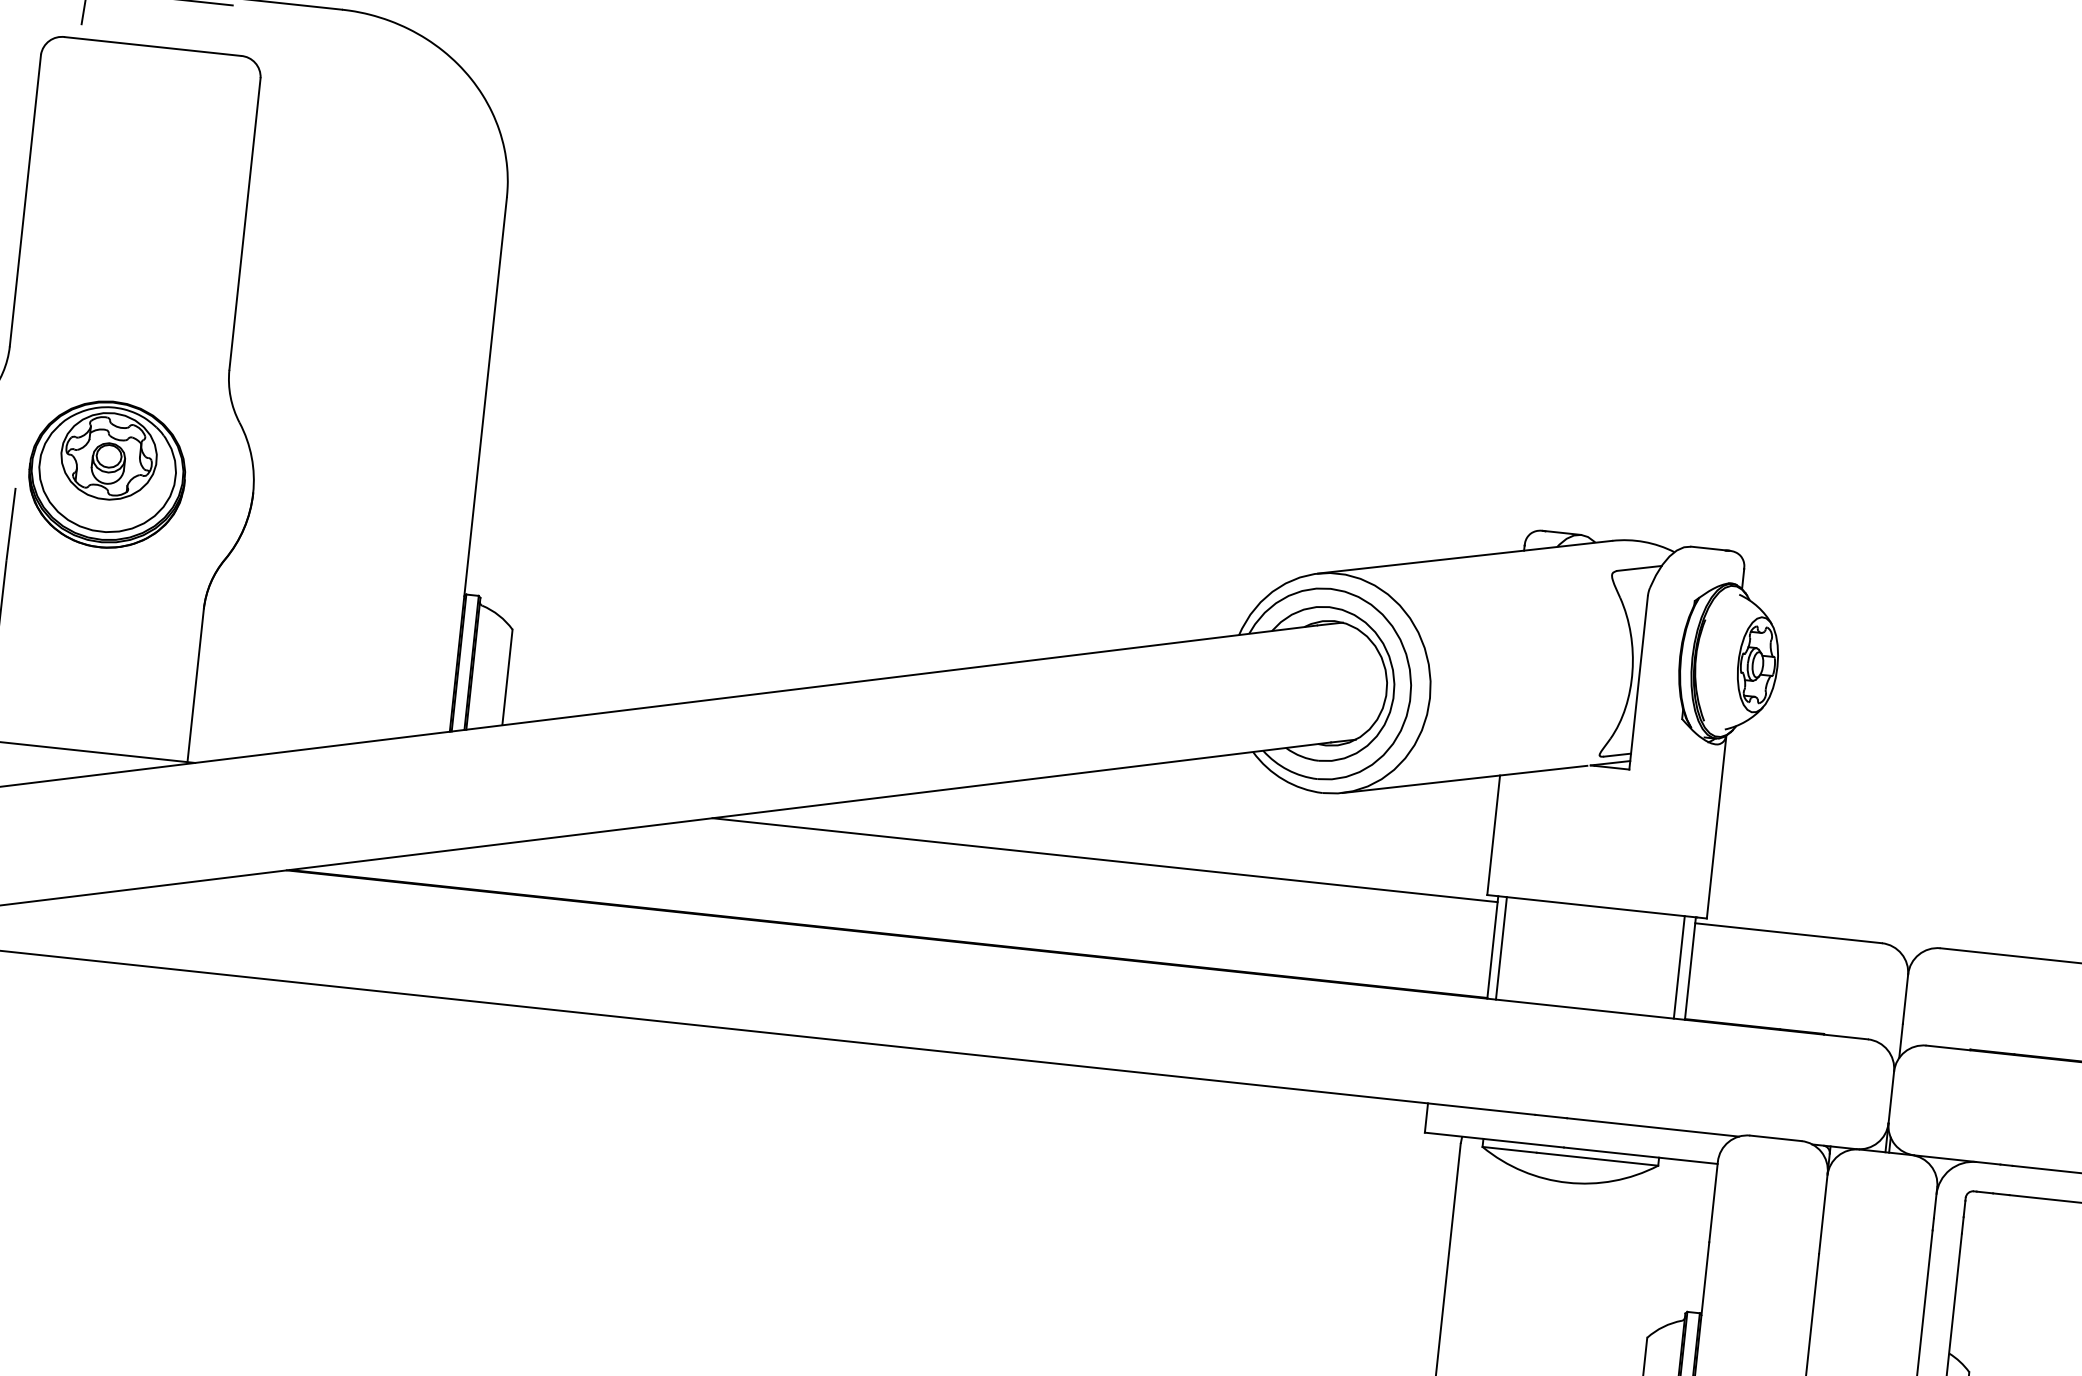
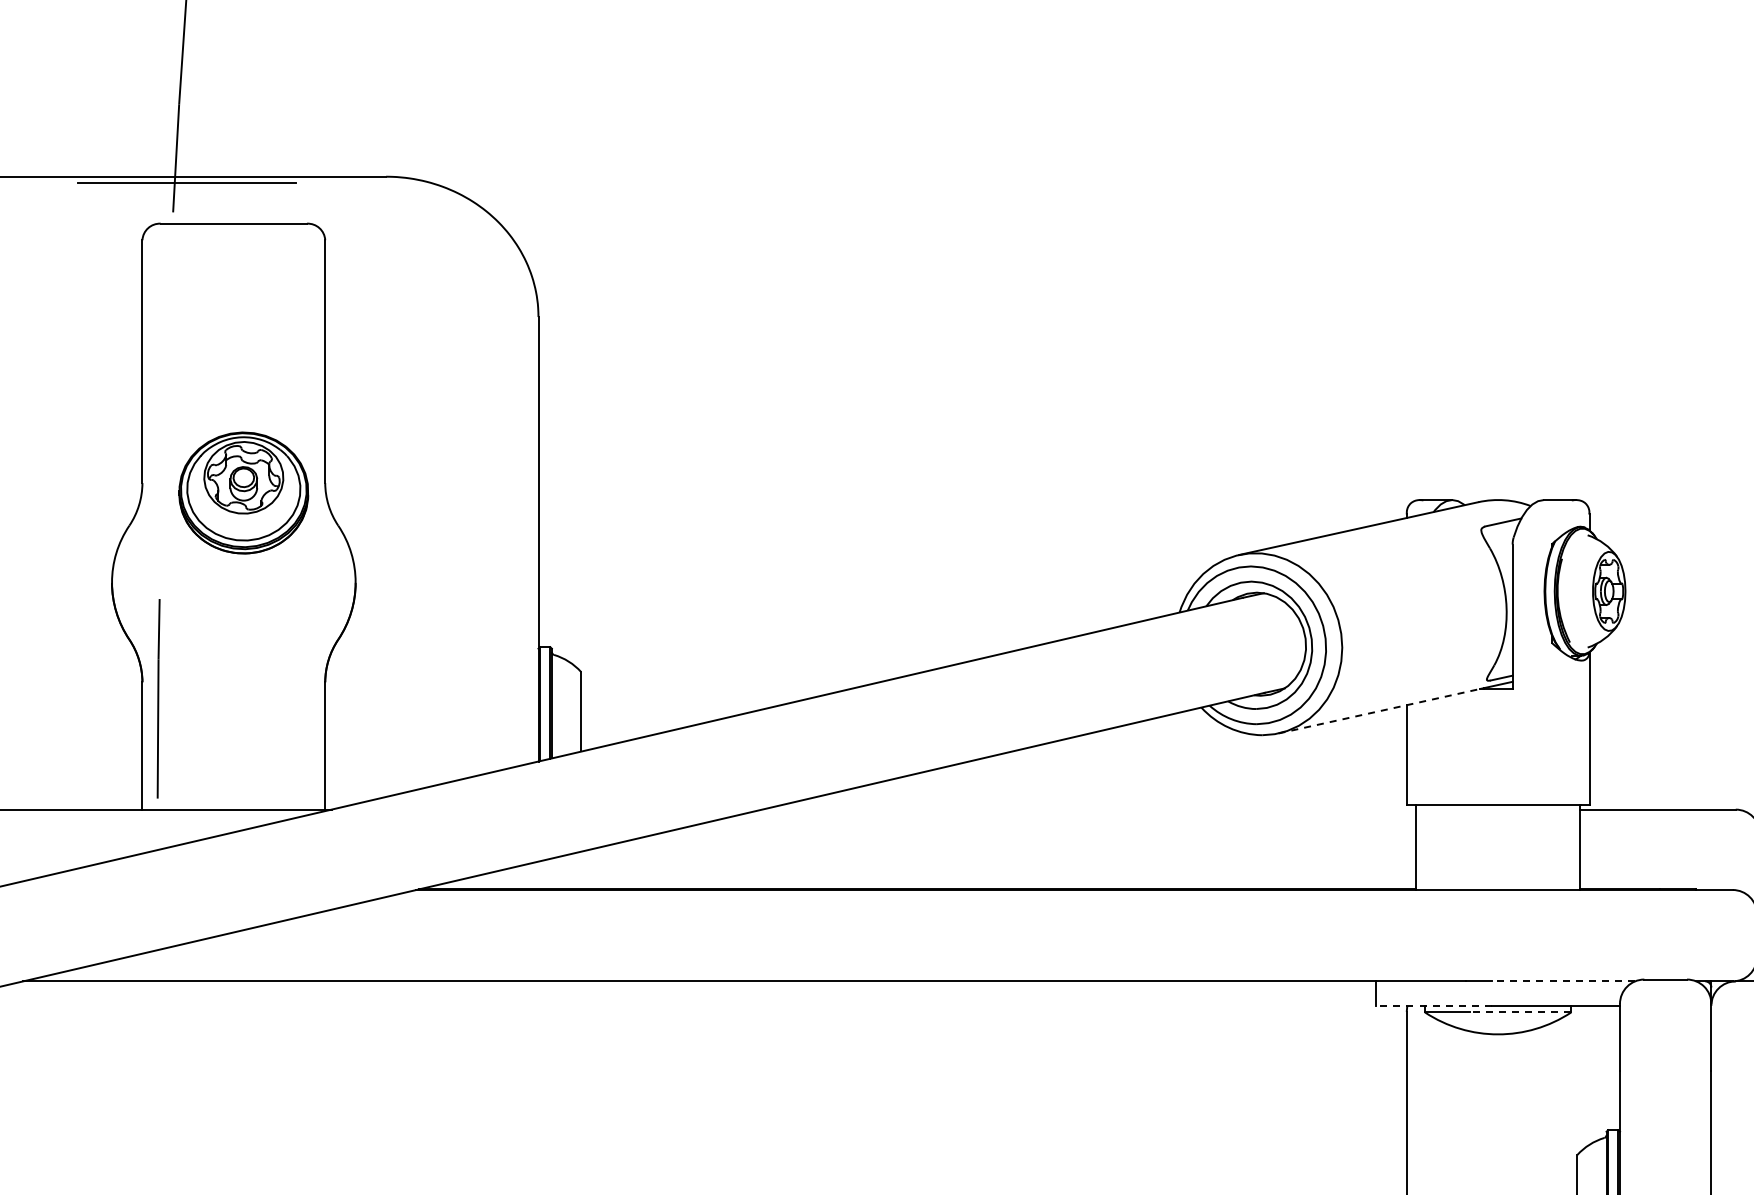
part: (106, 473) -> (243, 492), moved
line: (1465, 779) -> (1378, 711), solid -> dashed
line: (1104, 859) -> (1088, 809), removed
line: (1502, 947) -> (1423, 846), removed
line: (1679, 966) -> (1571, 846), removed
line: (1652, 1127) -> (1563, 981), solid -> dashed
line: (1494, 1139) -> (1434, 1005), solid -> dashed
line: (1597, 1159) -> (1520, 1012), solid -> dashed

